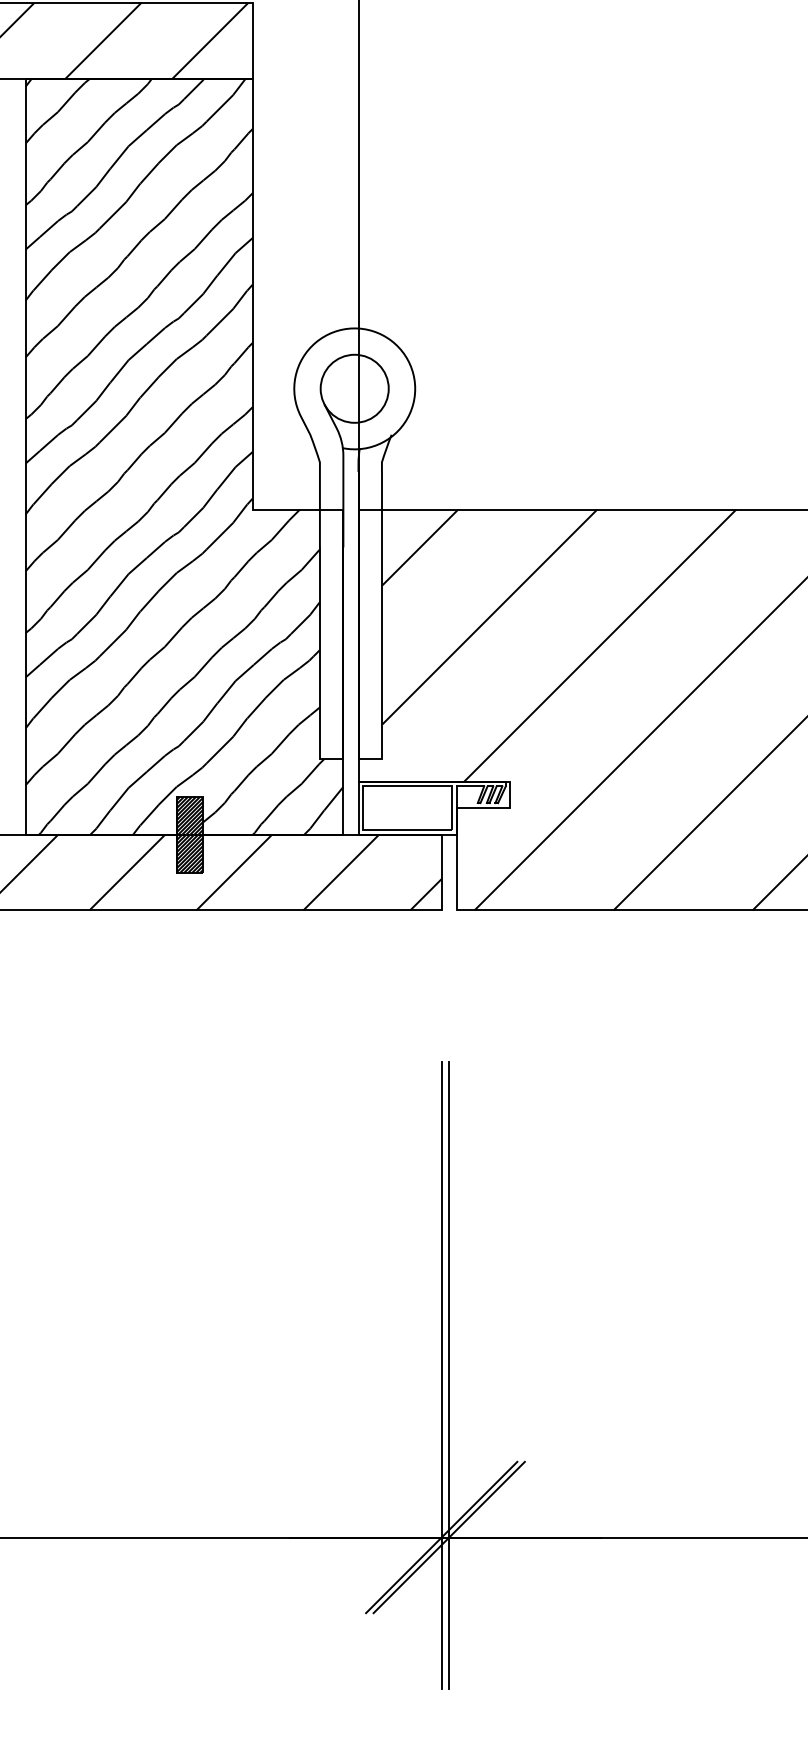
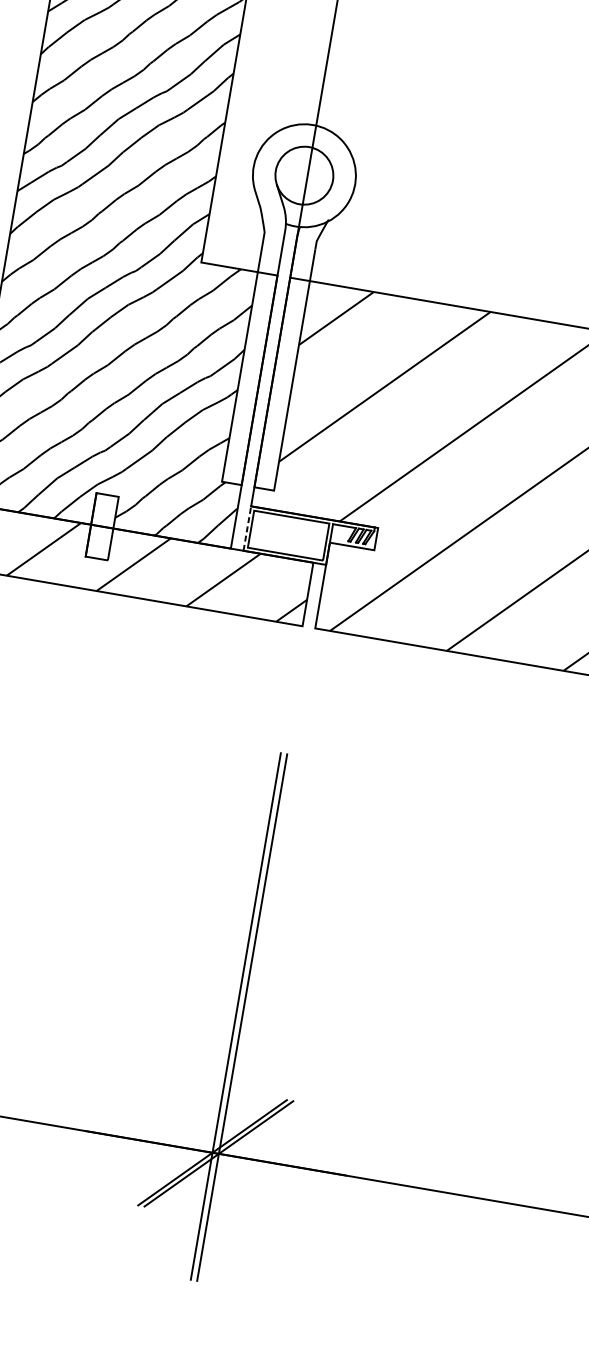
line: (358, 807) -> (247, 527), solid -> dashed
hatch: (190, 834) -> (102, 526), removed

